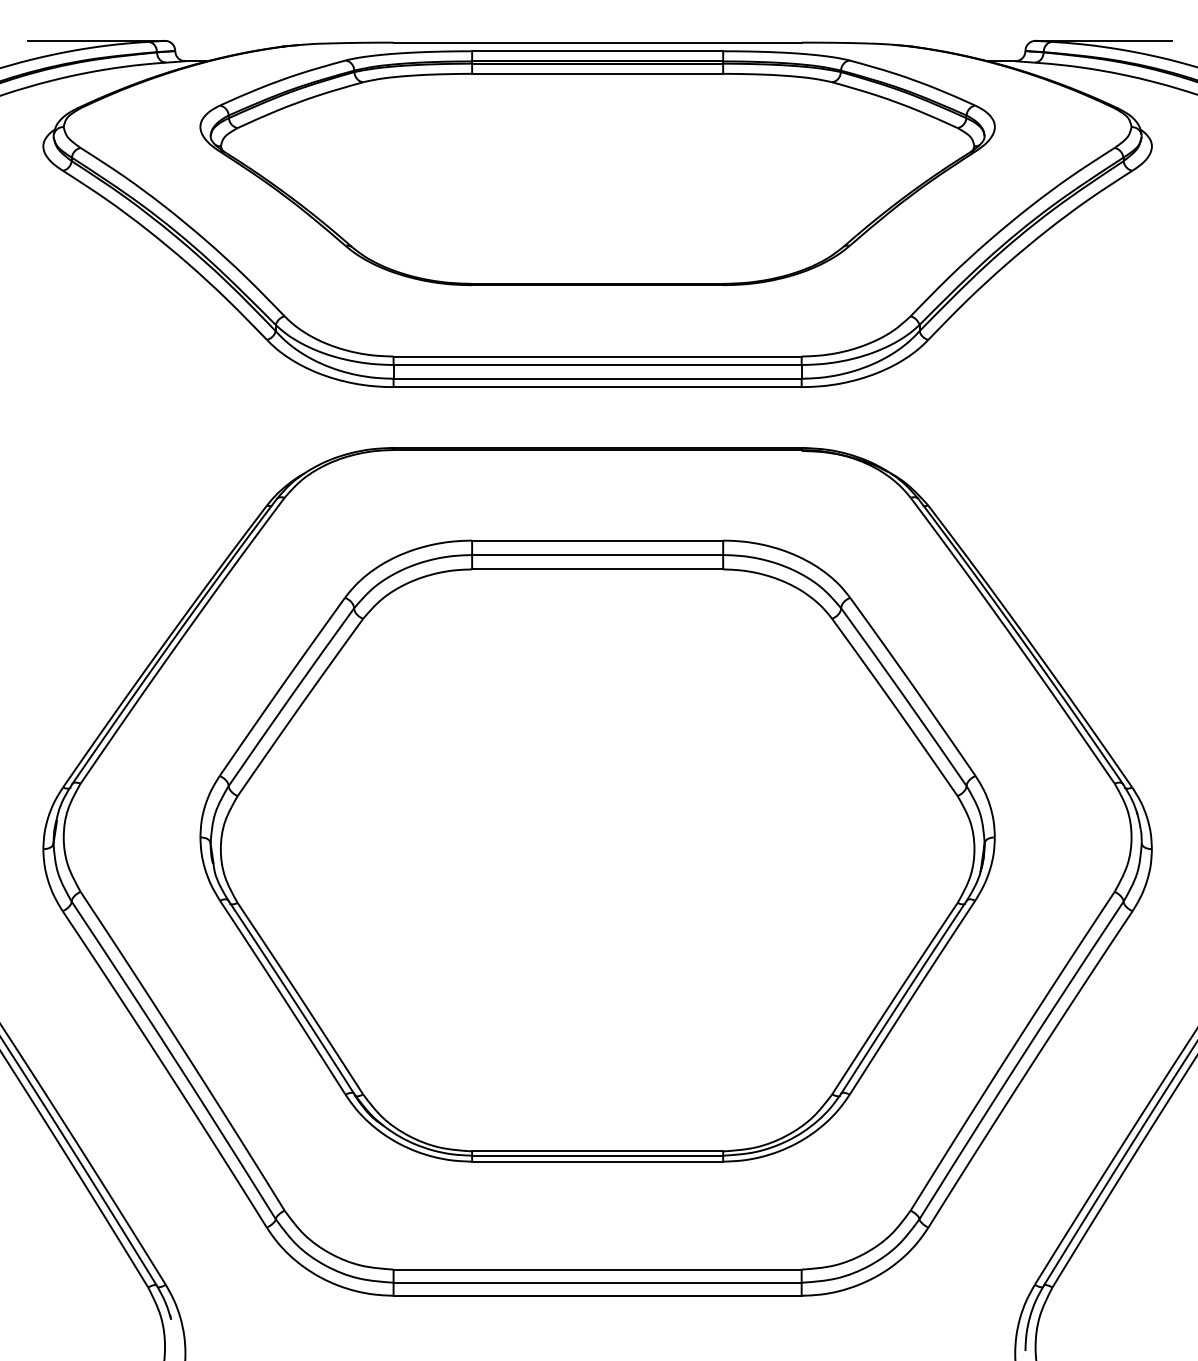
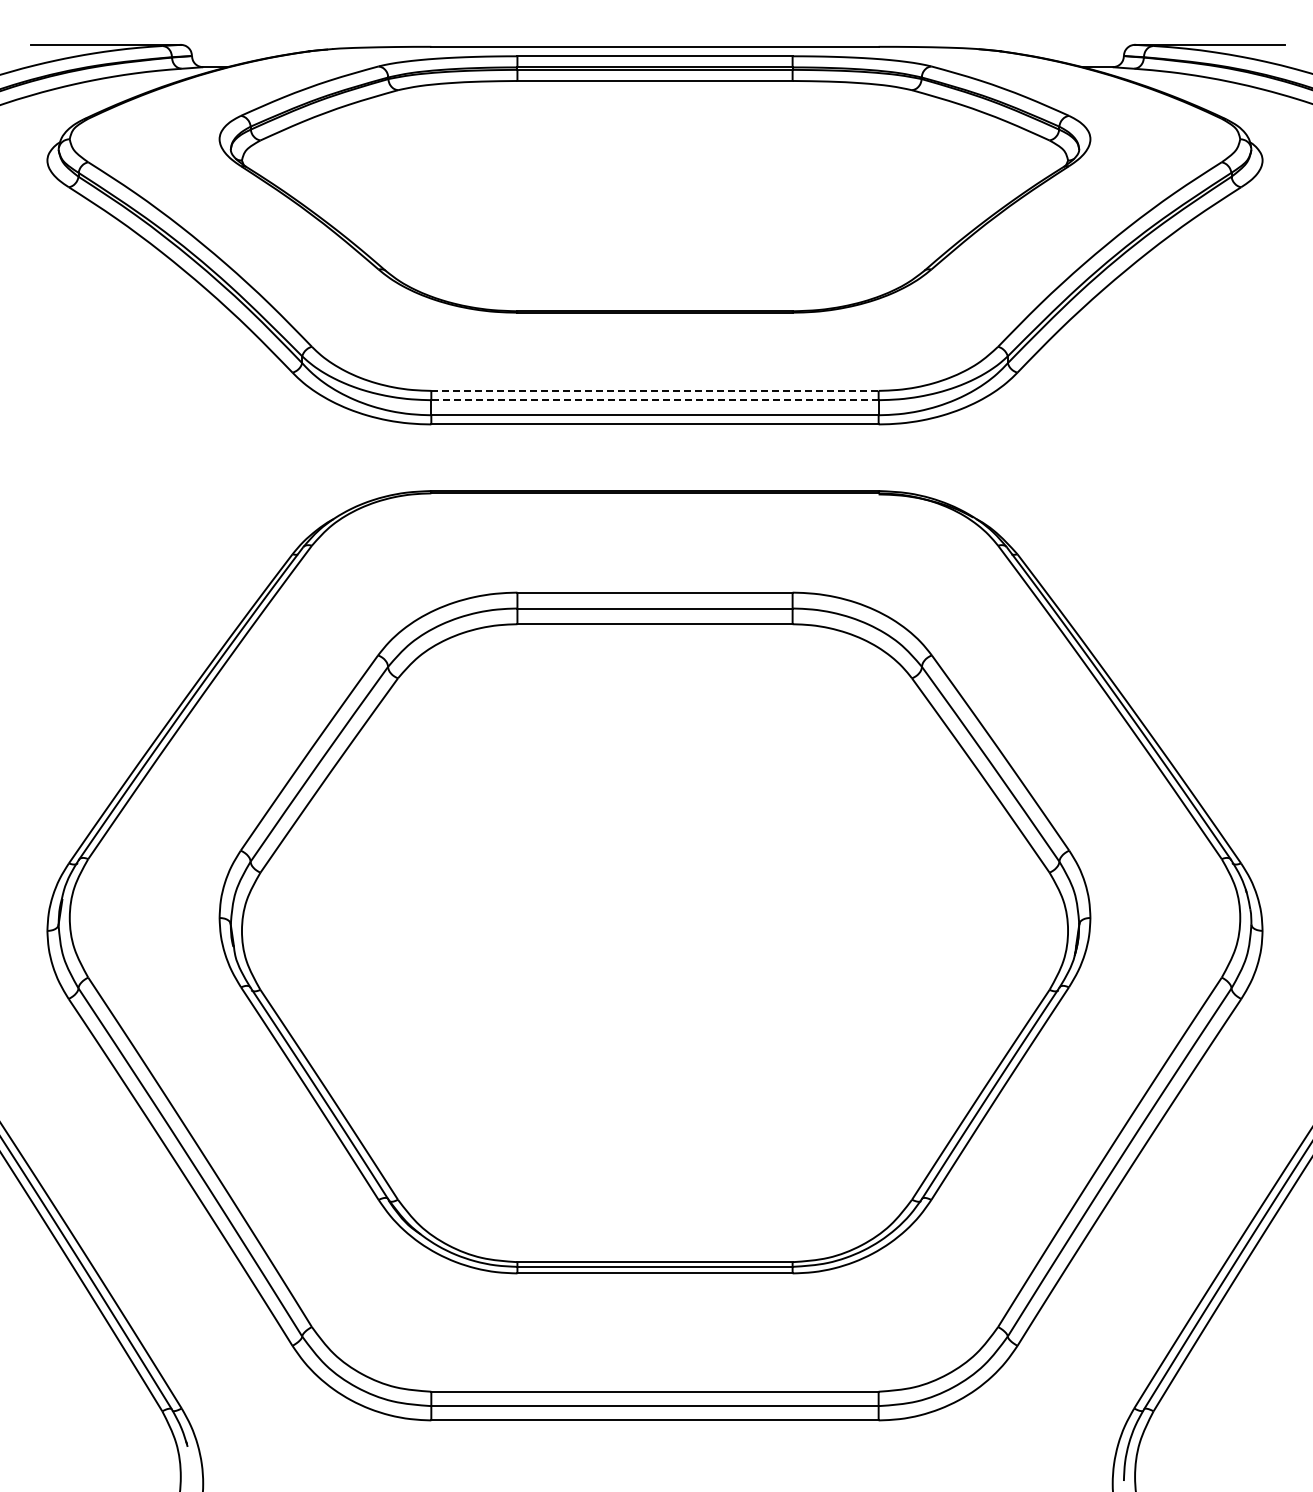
line: (597, 356) -> (654, 390), solid -> dashed
line: (597, 365) -> (654, 400), solid -> dashed

